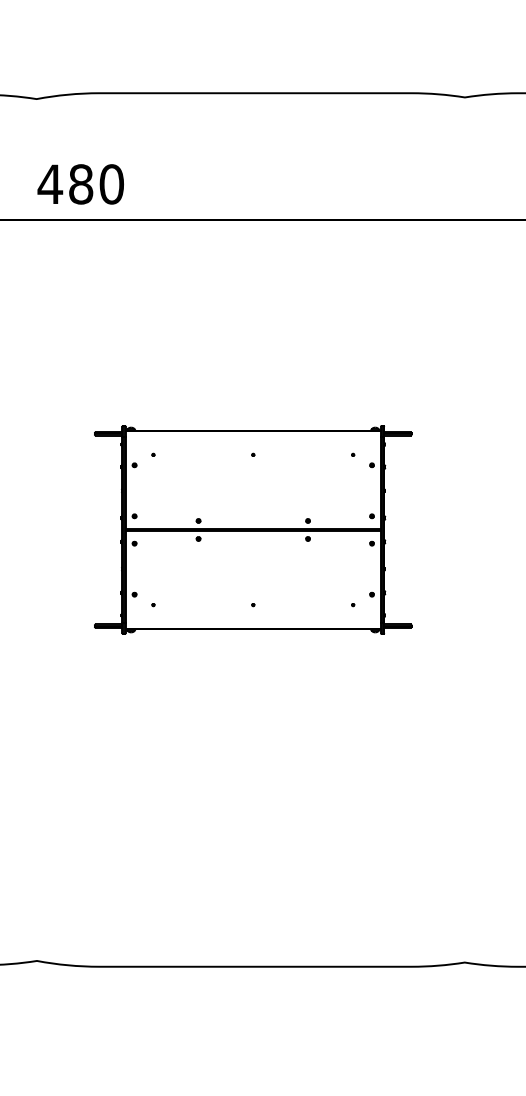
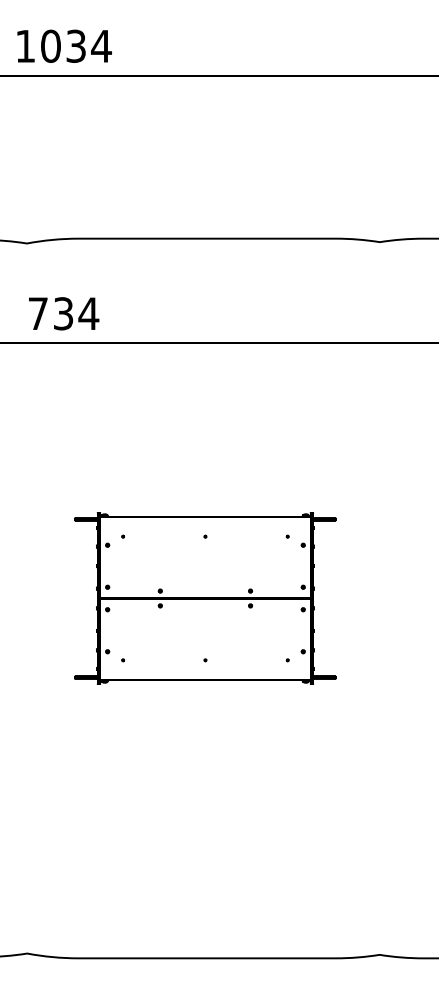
text: (81, 184) -> (63, 313), 480 -> 734

